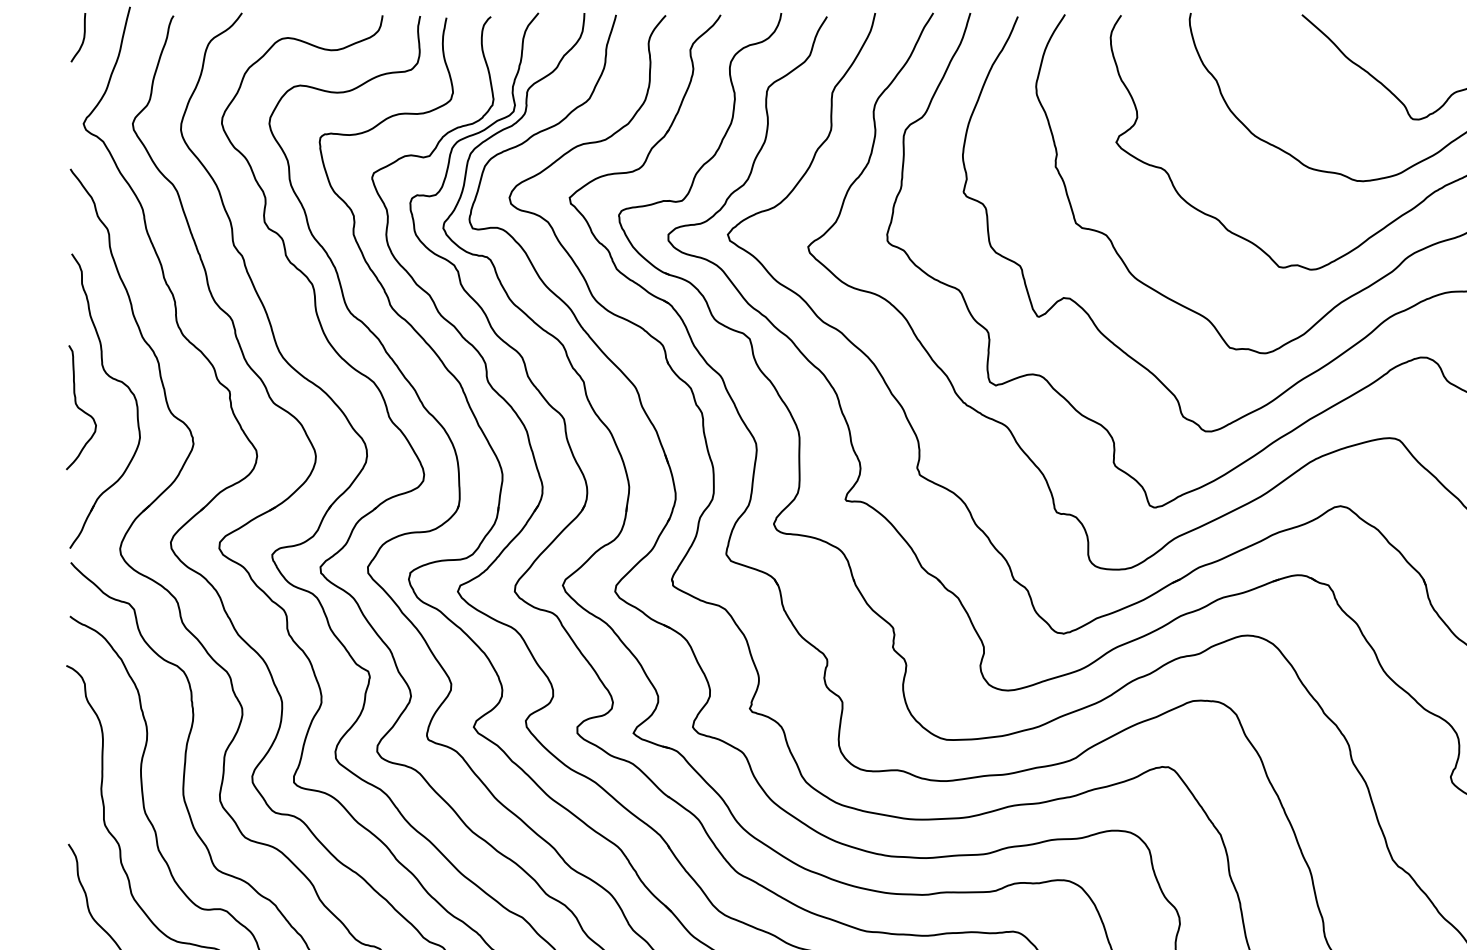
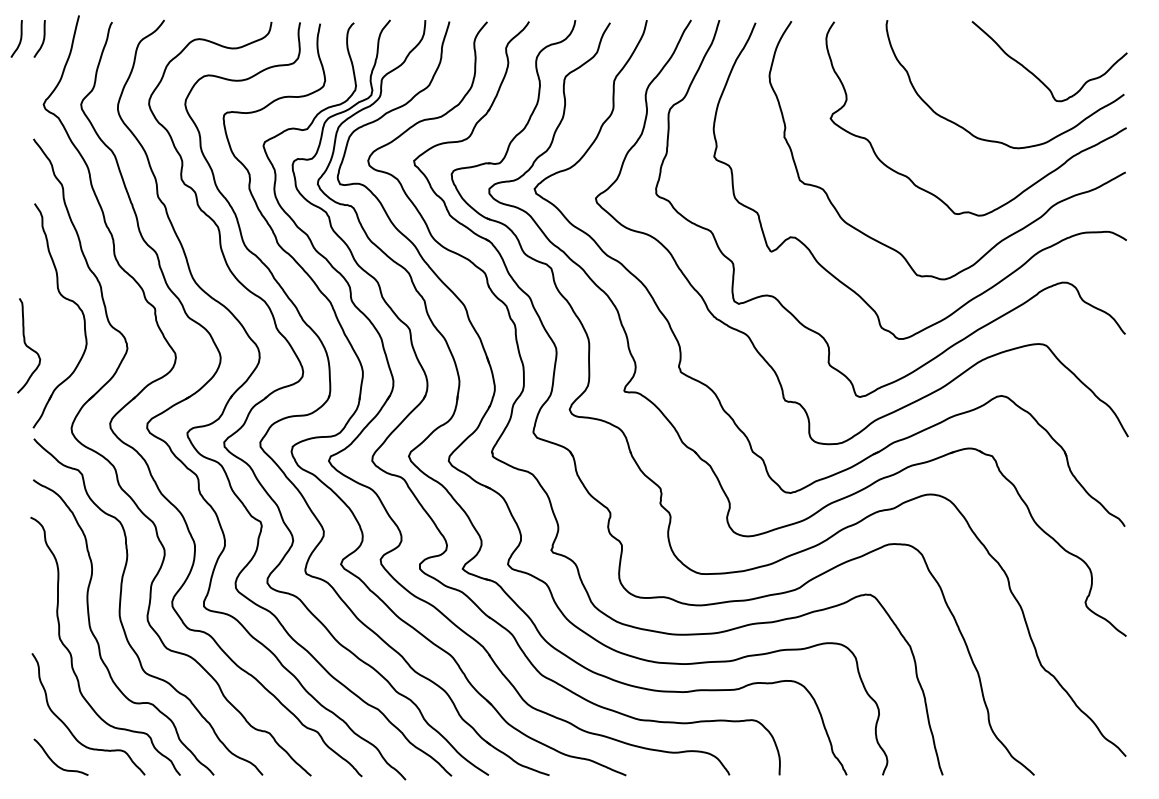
curve: (51, 39) -> (19, 40), added
curve: (82, 408) -> (29, 346), moved

